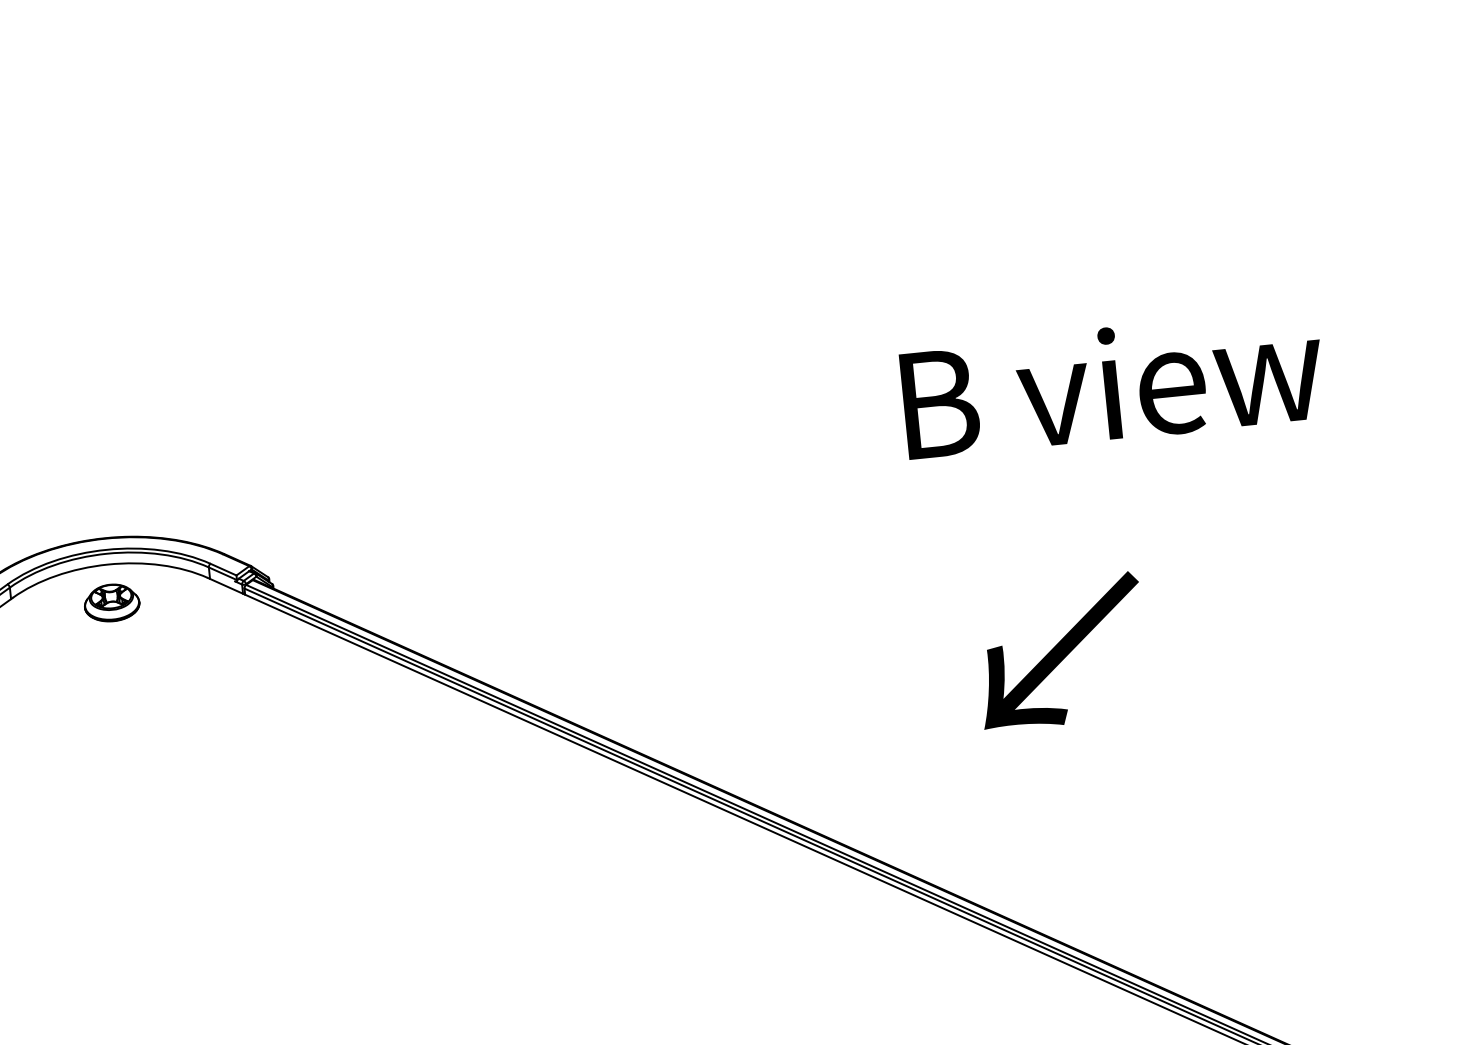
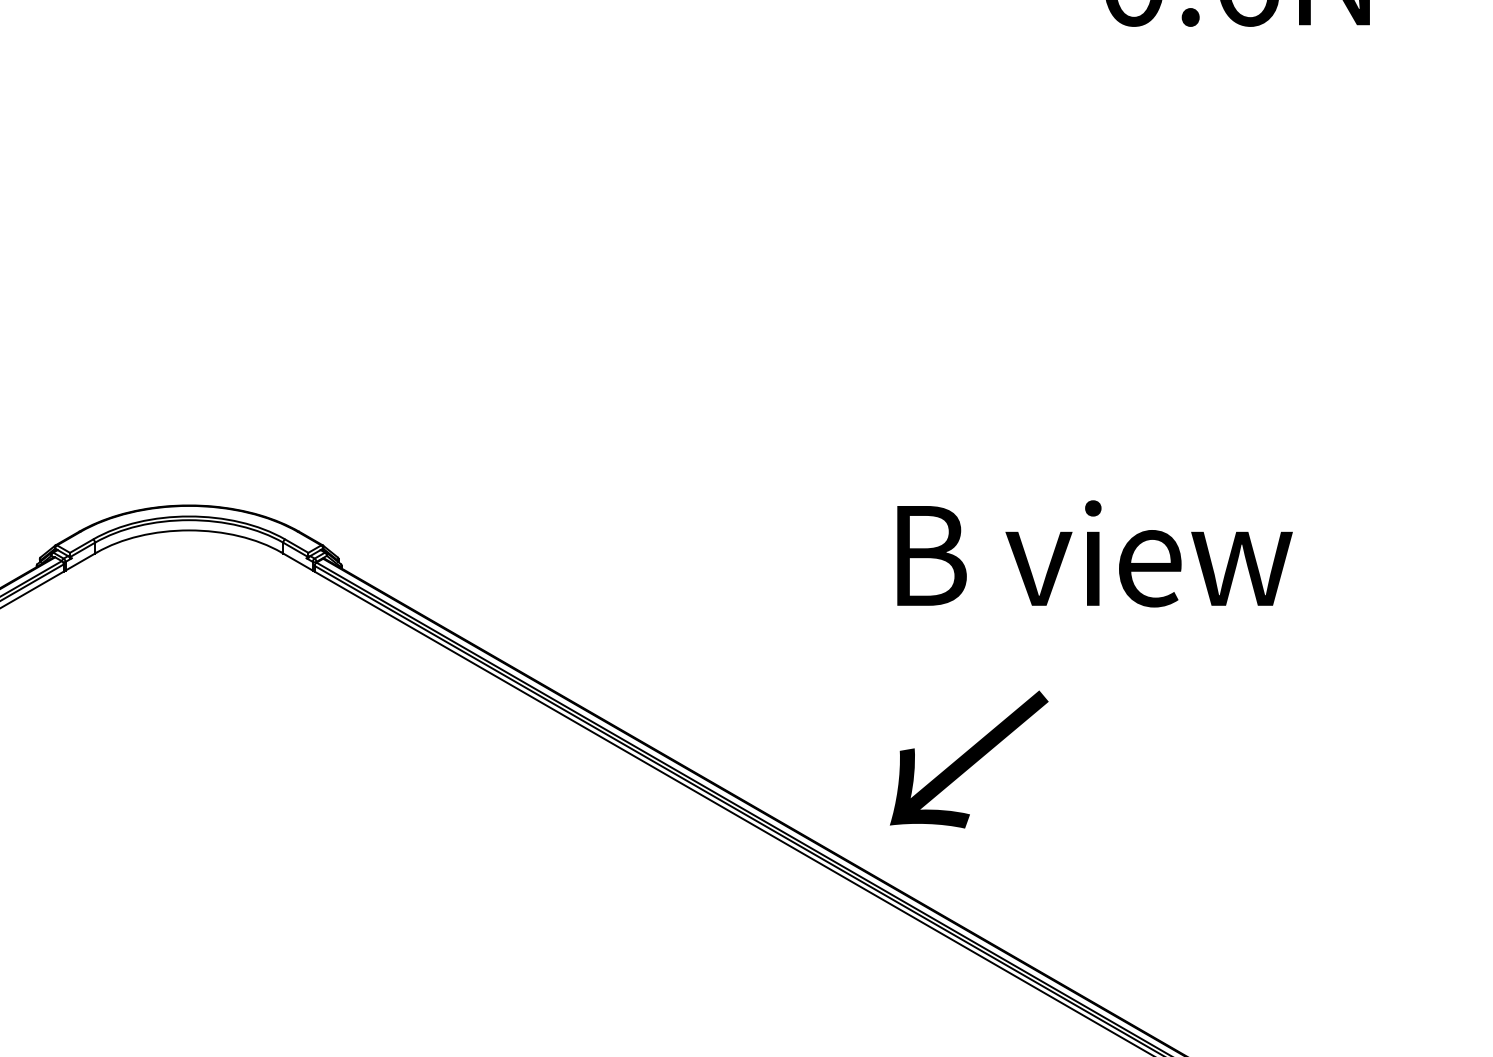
text: (1112, 383) -> (1094, 553), moved
part: (111, 602) -> (188, 566), removed
text: (1061, 651) -> (969, 759), moved

